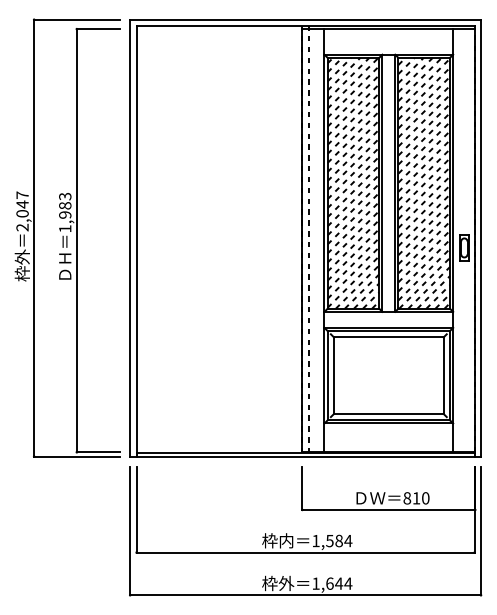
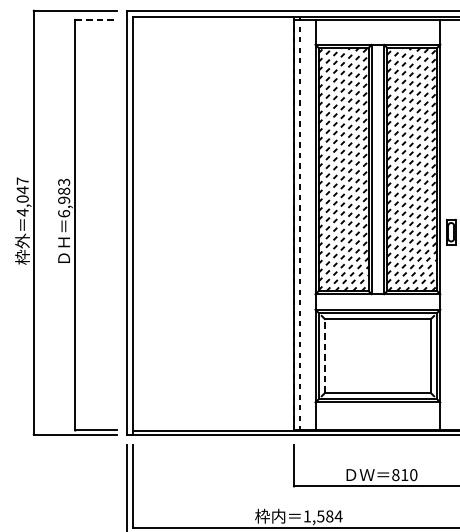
line: (98, 29) -> (96, 20), solid -> dashed
text: (22, 227) -> (22, 212), 2,047 -> 4,047
text: (65, 228) -> (64, 213), 1,983 -> 6,983
line: (334, 375) -> (325, 355), solid -> dashed

